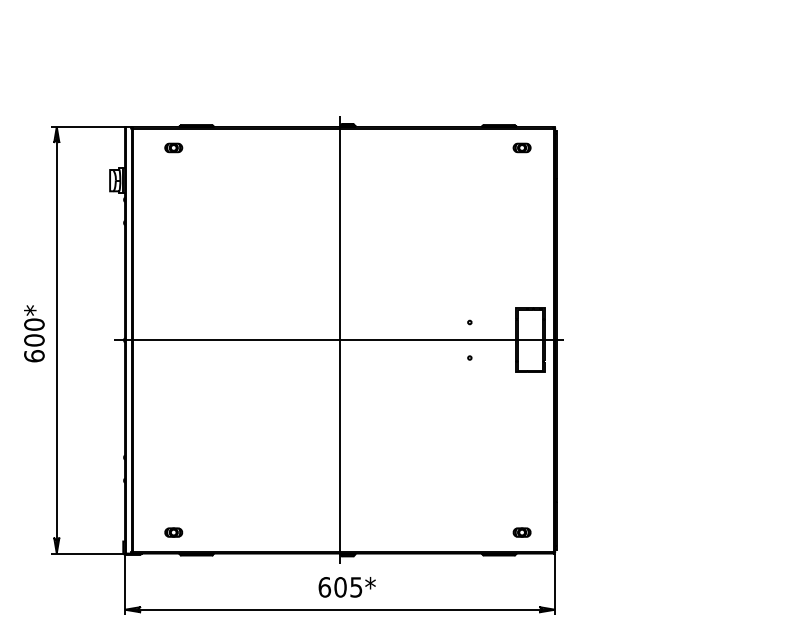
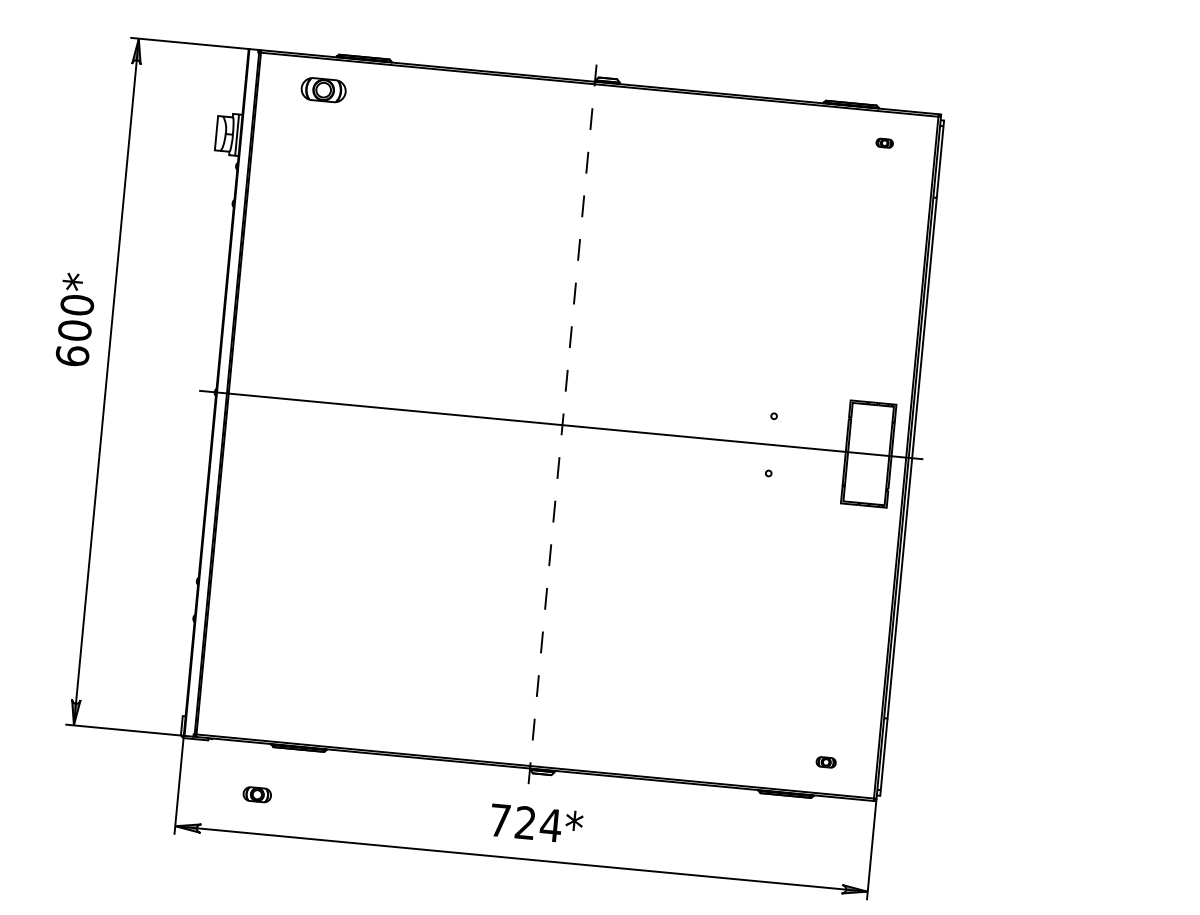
part: (173, 147) -> (323, 89), size x1.6
part: (521, 147) -> (883, 142), size x0.6
text: (34, 333) -> (76, 319), moved
line: (340, 340) -> (563, 425), solid -> dashed
part: (173, 532) -> (256, 794), moved
part: (521, 532) -> (825, 762), size x0.7
text: (340, 587) -> (525, 823), 605* -> 724*

